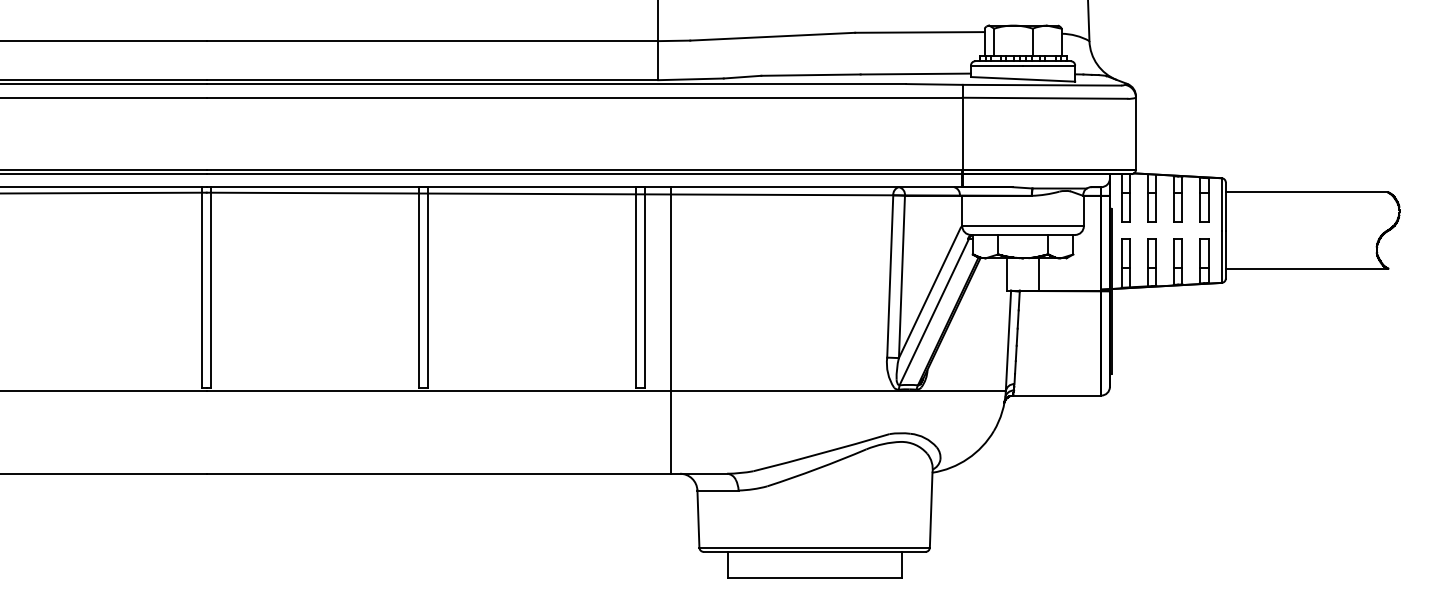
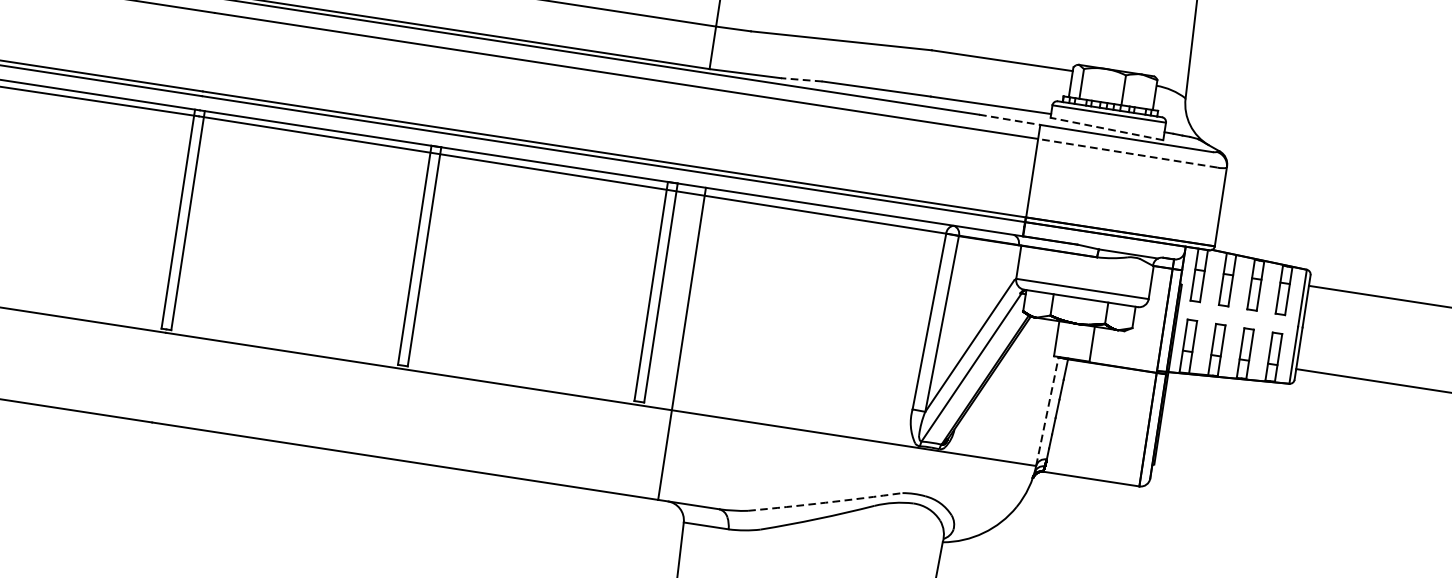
line: (742, 77) -> (801, 80), solid -> dashed
line: (1022, 79) -> (1106, 129), solid -> dashed
line: (935, 84) -> (1010, 120), solid -> dashed
line: (1044, 98) -> (1127, 153), solid -> dashed
line: (1008, 340) -> (1047, 410), solid -> dashed
arc: (821, 453) -> (825, 502), solid -> dashed

